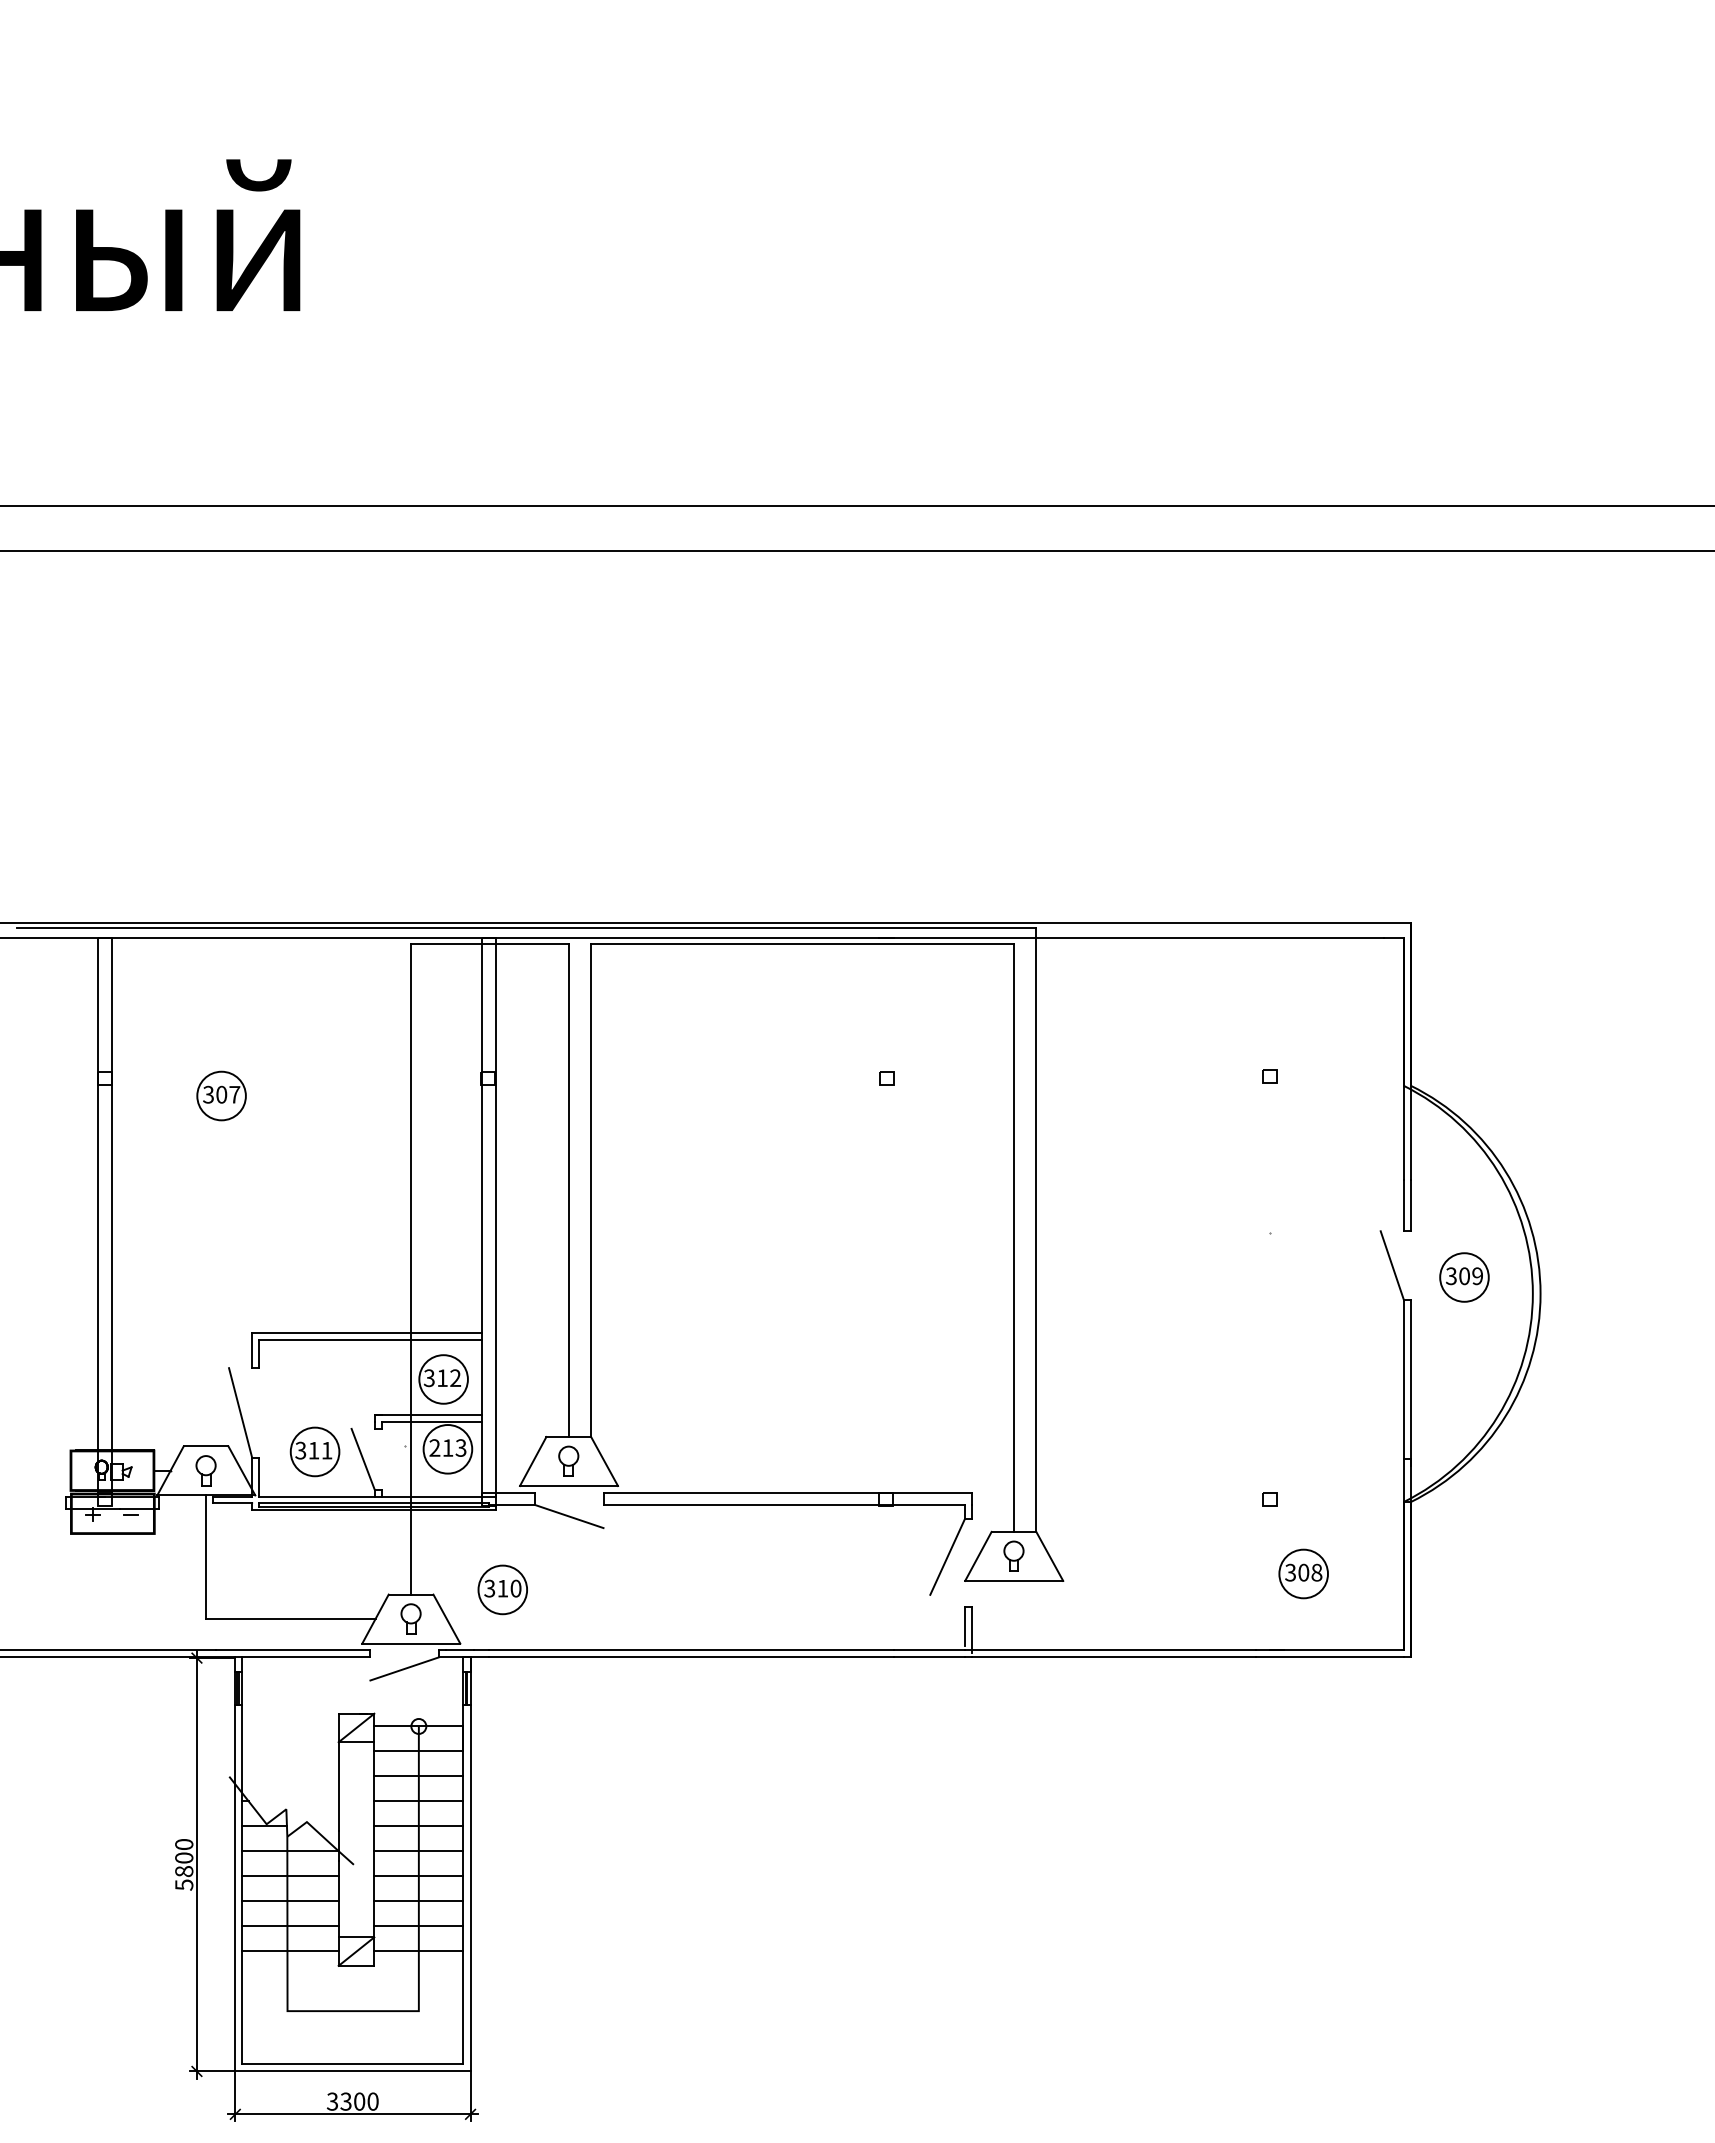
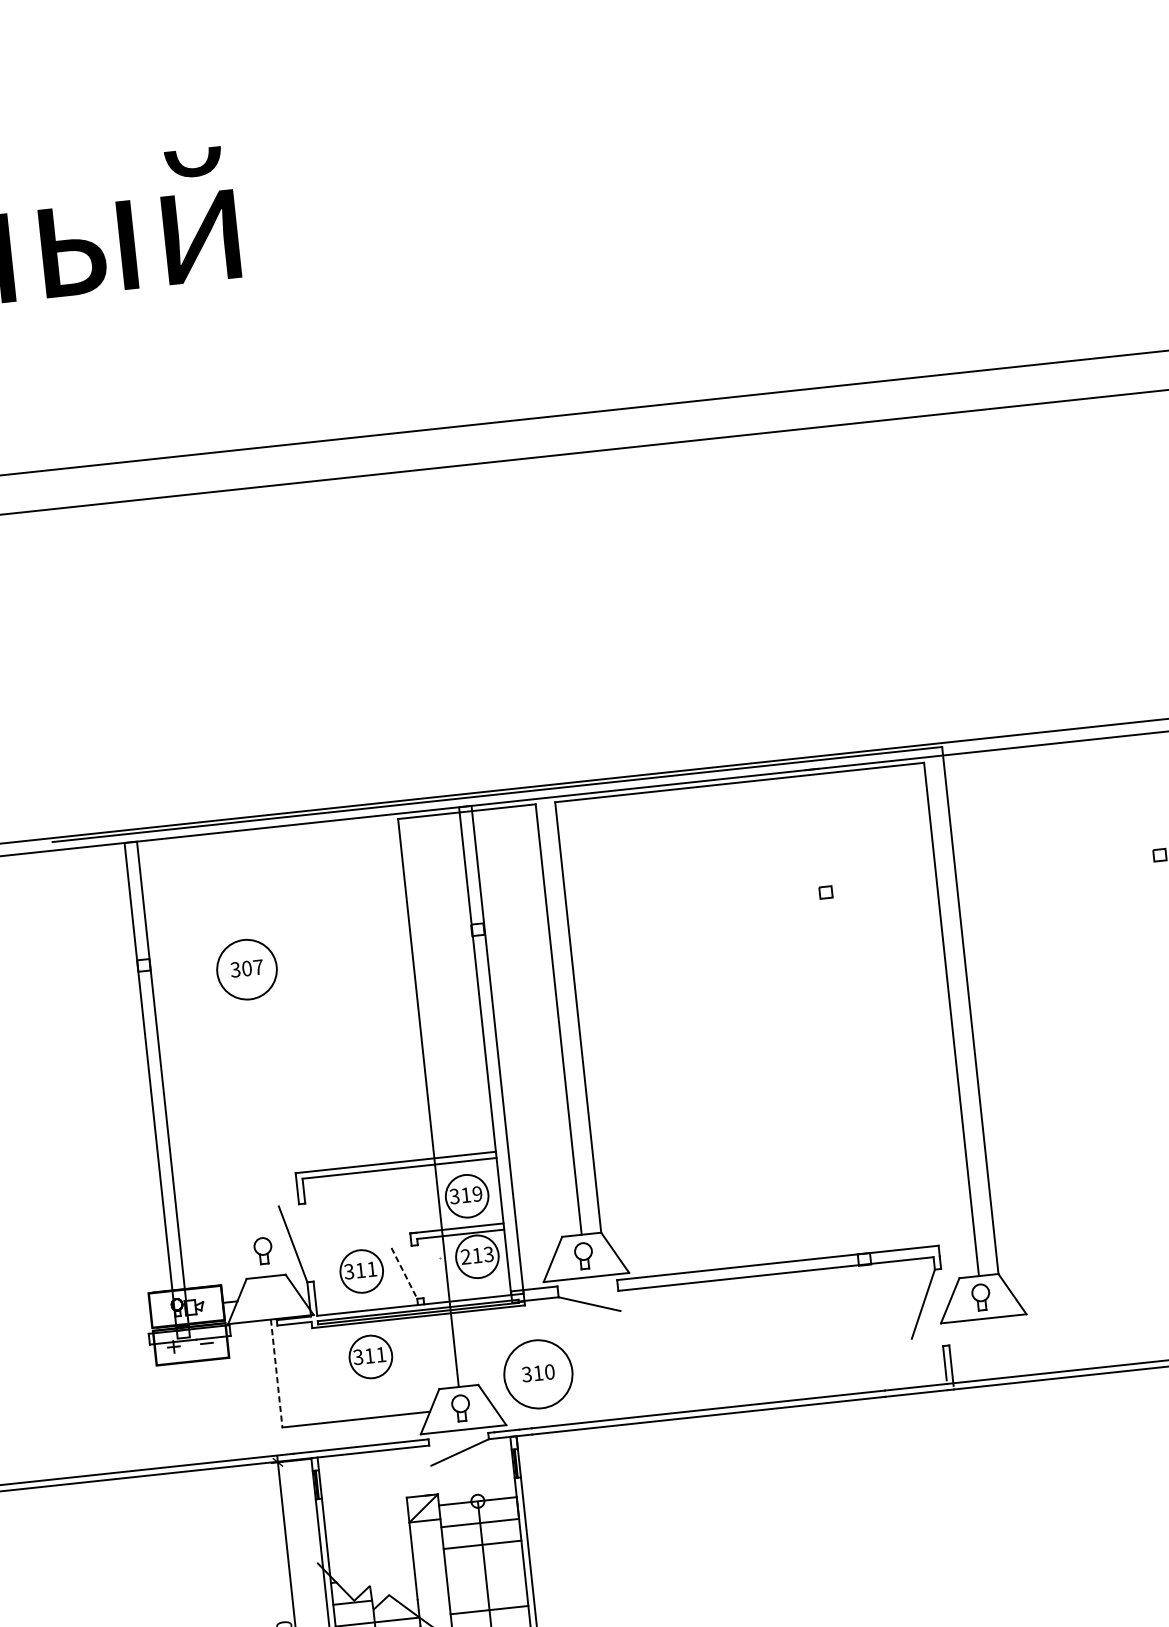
circle: (221, 1095) -> (246, 969), size x1.4
text: (455, 1378) -> (477, 1194), 312 -> 319
line: (363, 1459) -> (404, 1273), solid -> dashed
part: (205, 1470) -> (262, 1250), moved
part: (314, 1549) -> (370, 1356), added
line: (206, 1557) -> (276, 1373), solid -> dashed
circle: (502, 1589) -> (538, 1374), size x1.6
line: (418, 1801) -> (484, 1566), removed
line: (418, 1826) -> (486, 1588), removed

